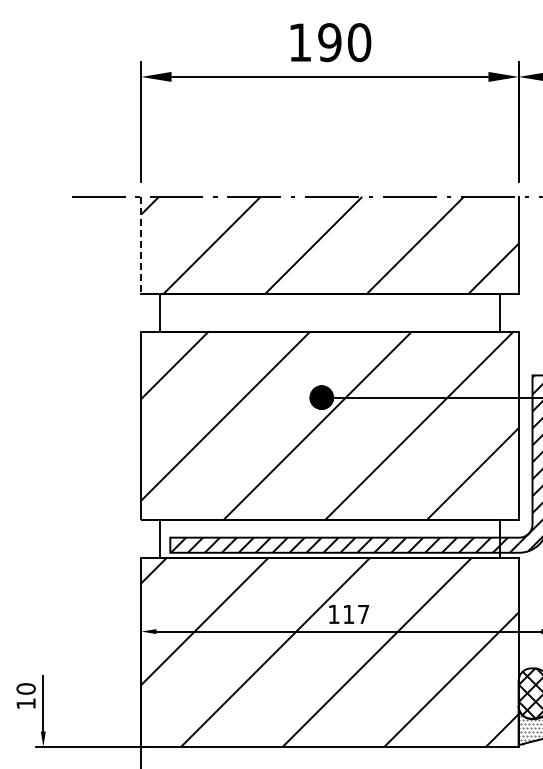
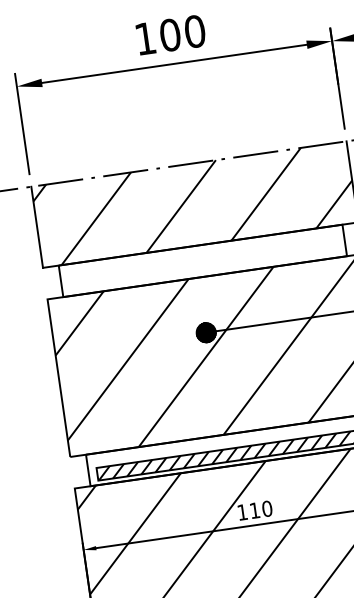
text: (329, 42) -> (169, 35), 190 -> 100
line: (141, 245) -> (37, 227), dashed -> solid
text: (363, 614) -> (267, 508), 117 -> 110

